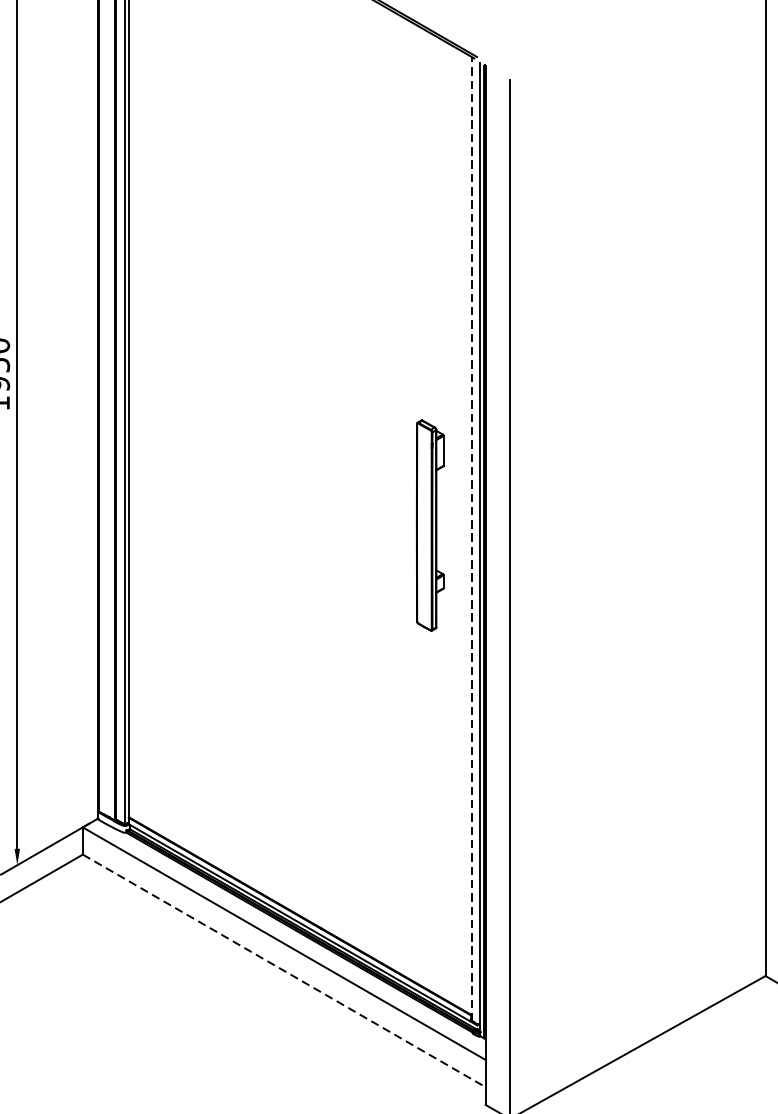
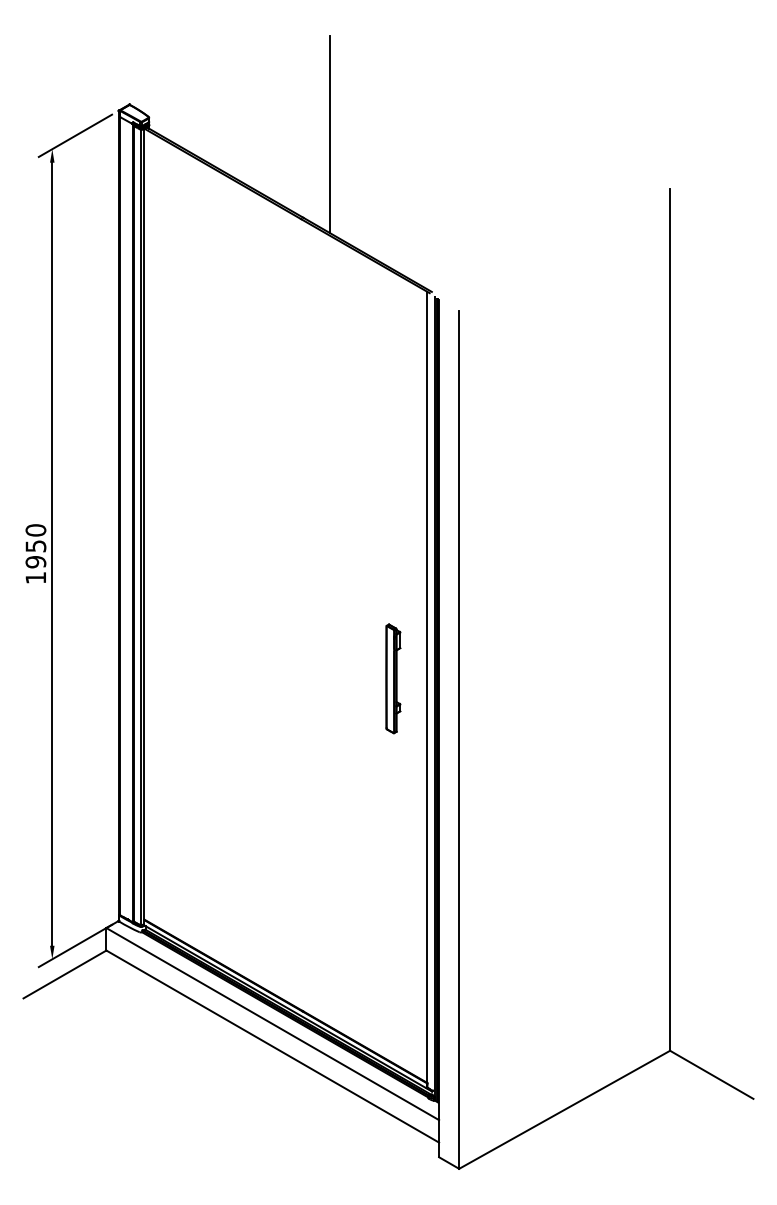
part: (430, 525) -> (393, 678), size x0.62
line: (471, 538) -> (427, 689), dashed -> solid
line: (285, 970) -> (273, 1046), dashed -> solid

